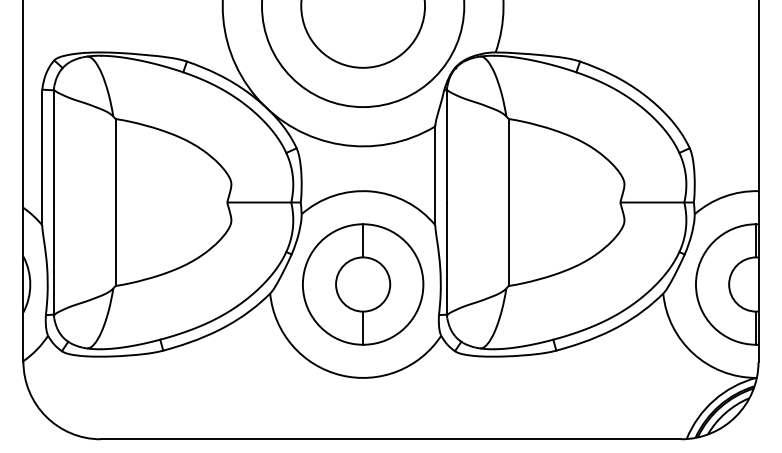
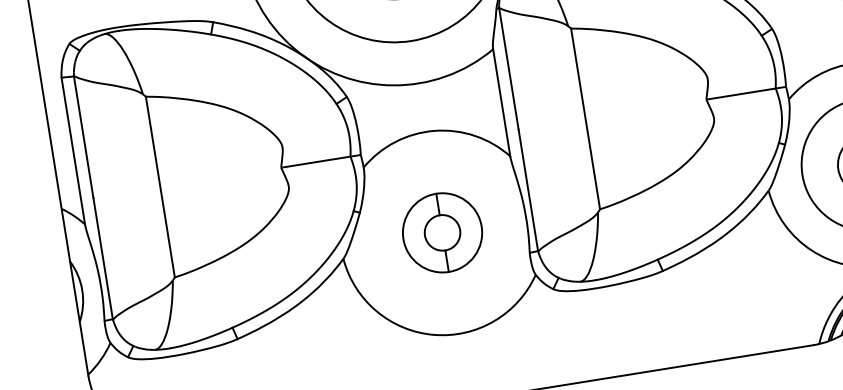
part: (363, 284) -> (442, 232), size x0.6

